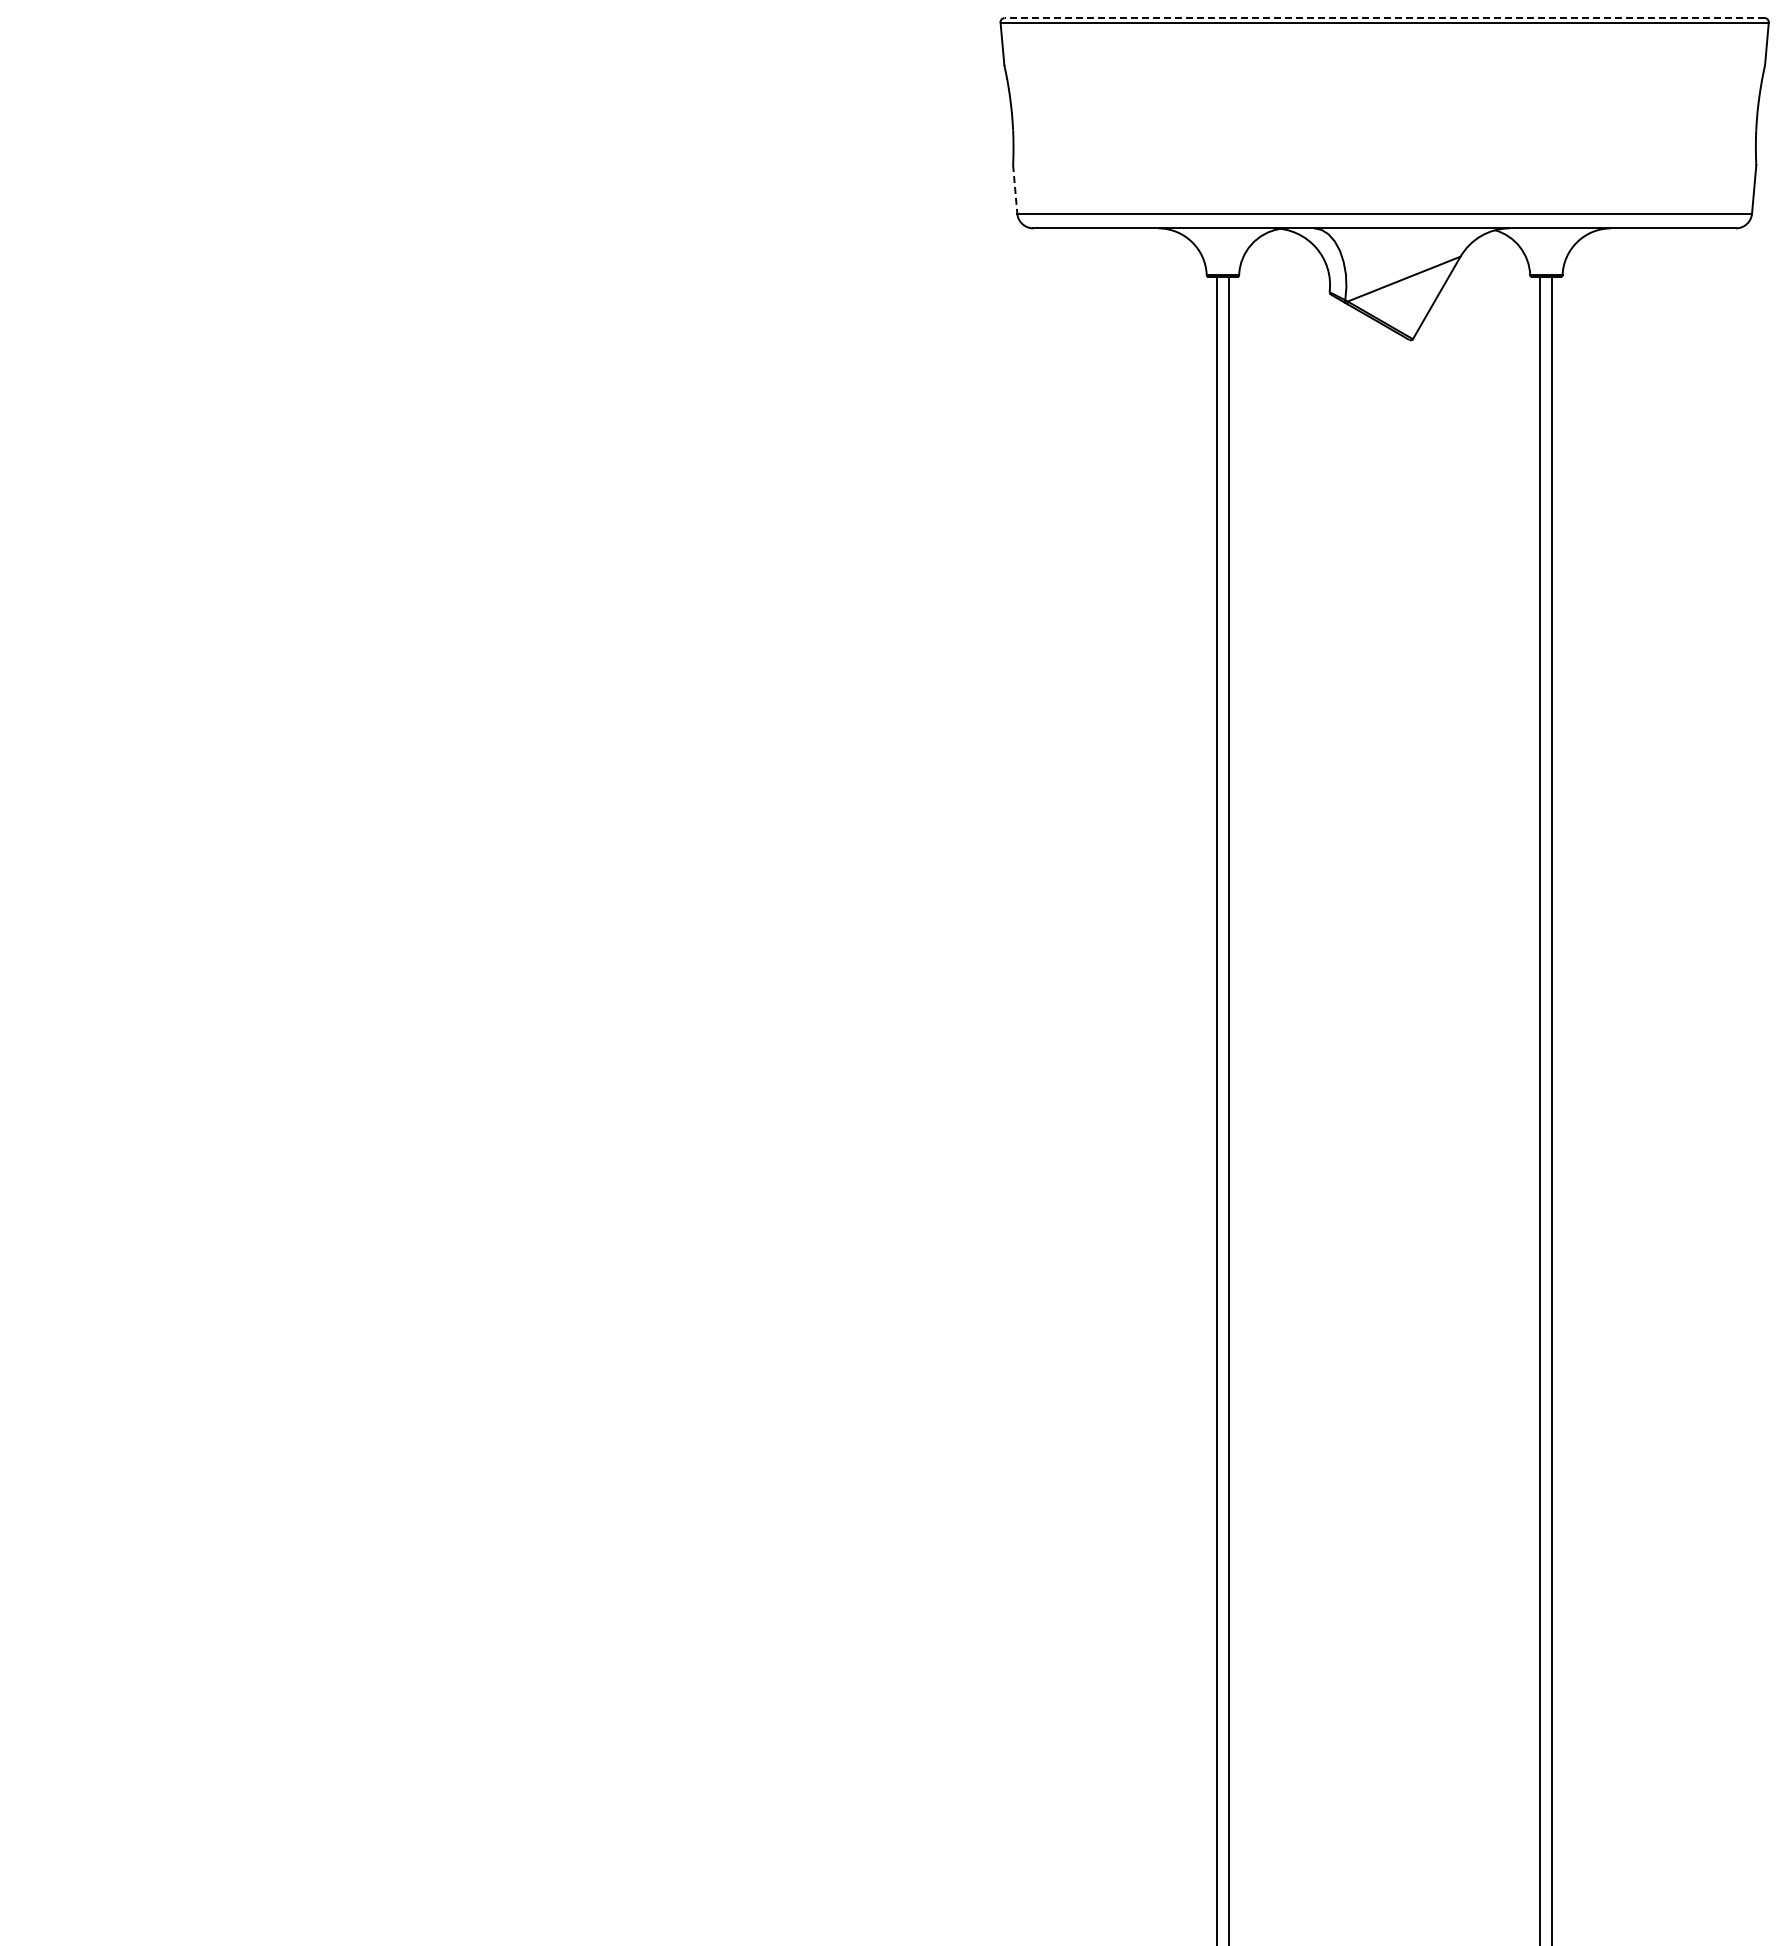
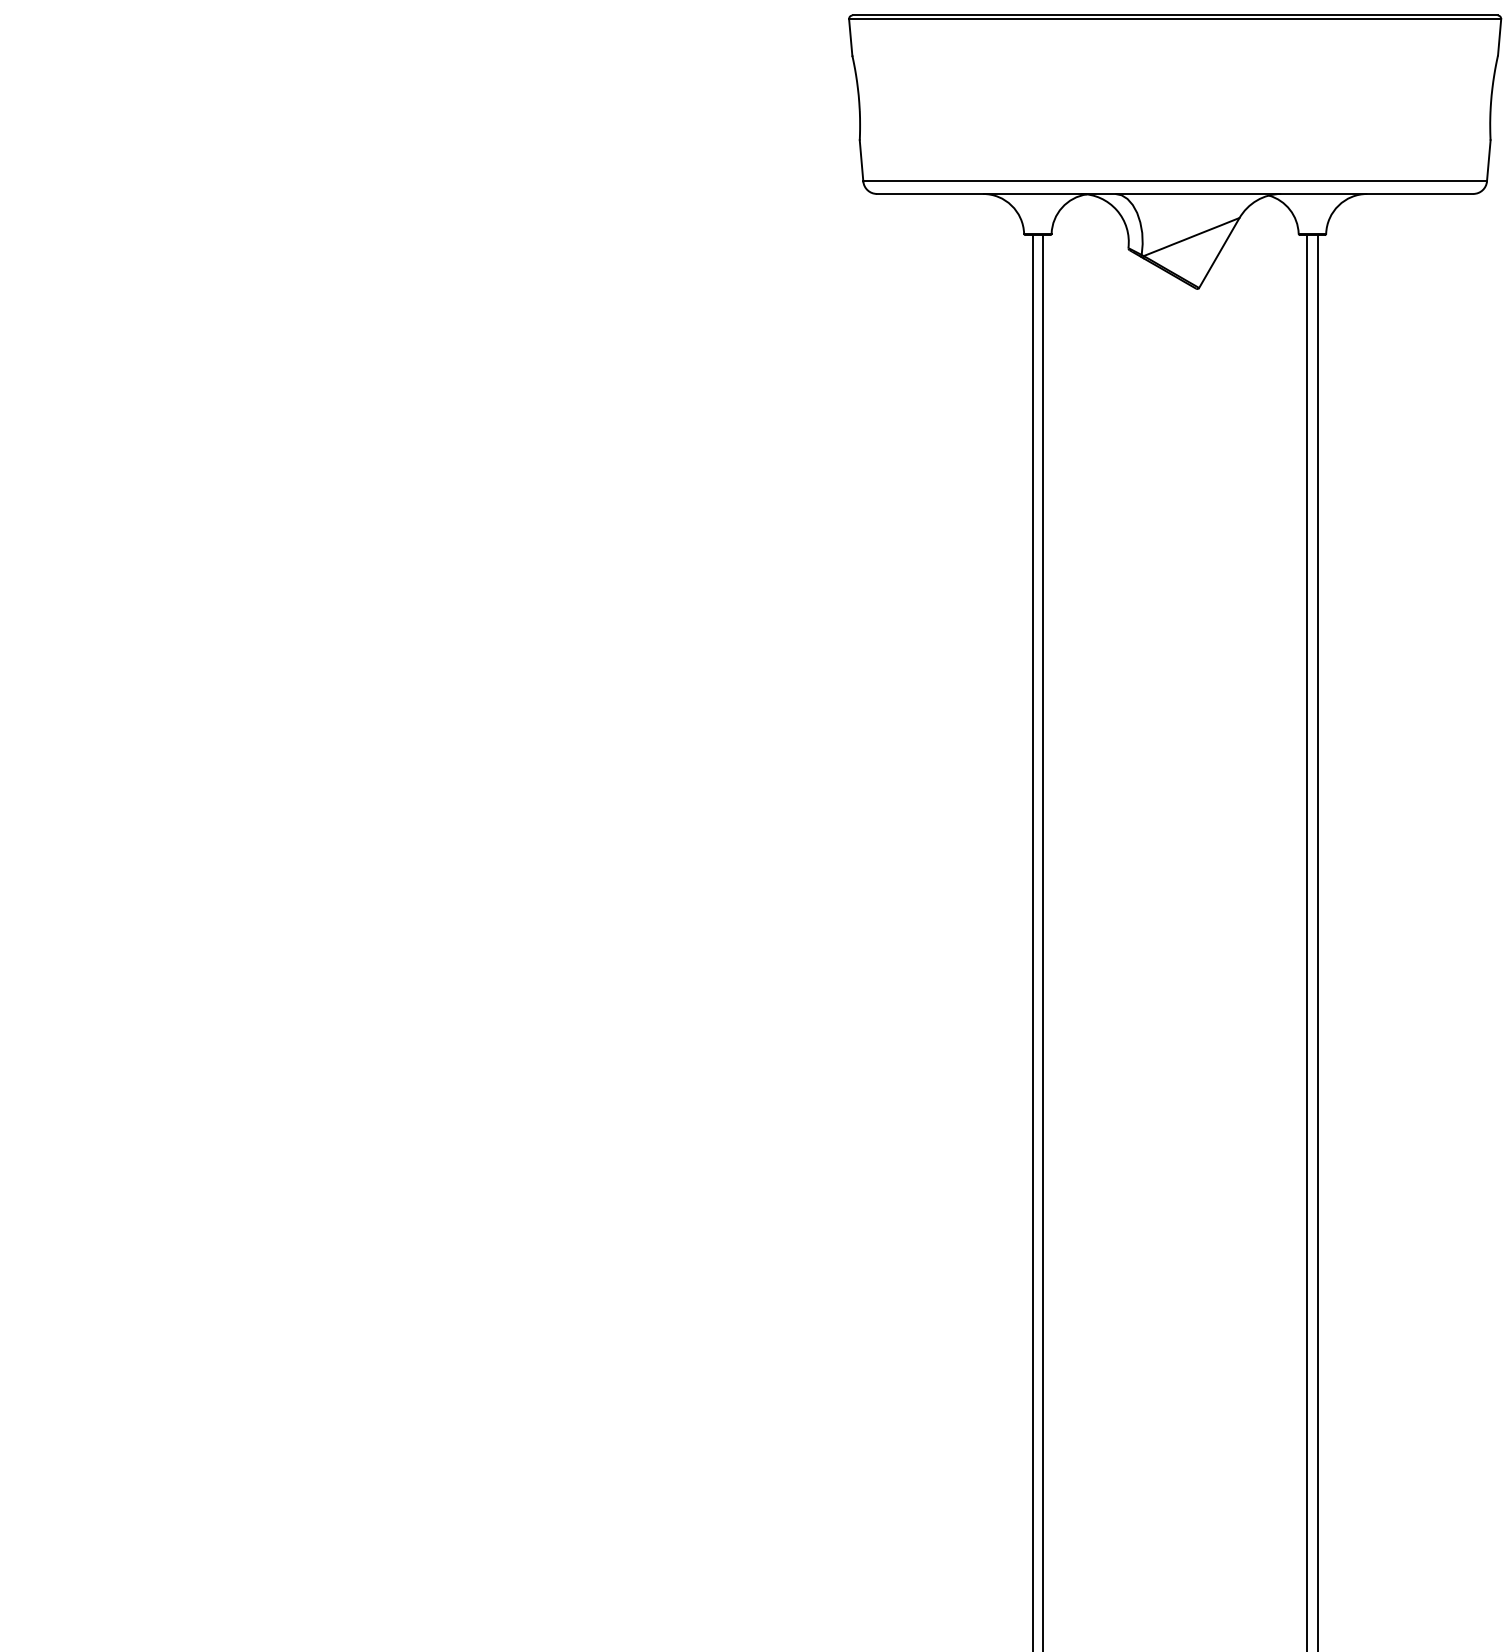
line: (1384, 18) -> (1175, 15), dashed -> solid
line: (1015, 189) -> (861, 160), dashed -> solid

